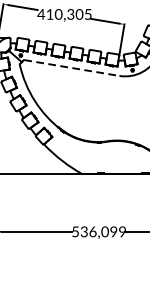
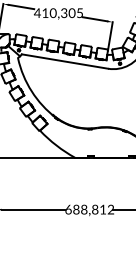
line: (72, 67) -> (65, 61), dashed -> solid
text: (98, 231) -> (89, 209), 536,099 -> 688,812

